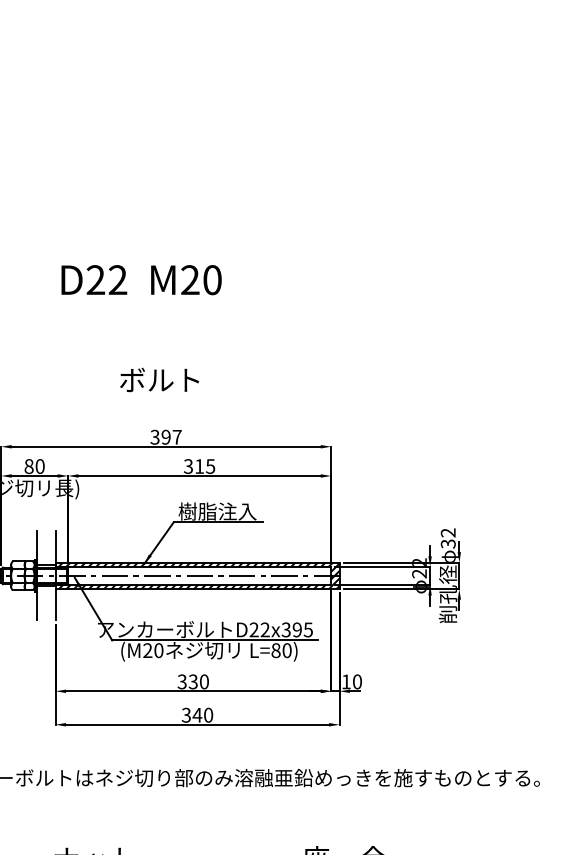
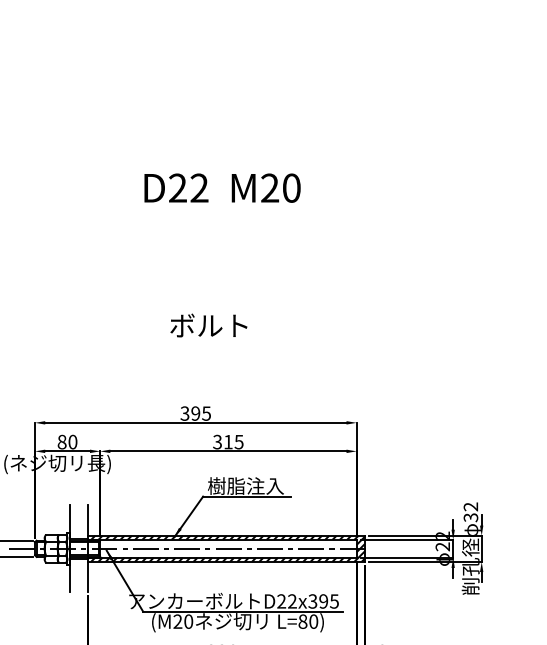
text: (141, 280) -> (222, 188), moved
text: (159, 379) -> (208, 325), moved
text: (176, 437) -> (205, 413), 397 -> 395

